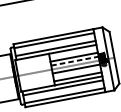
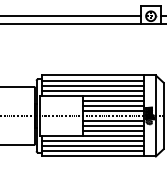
line: (54, 44) -> (92, 85), added
line: (73, 53) -> (113, 100), added
line: (74, 60) -> (113, 110), dashed -> solid
line: (77, 73) -> (113, 126), added
line: (63, 91) -> (92, 146), added

